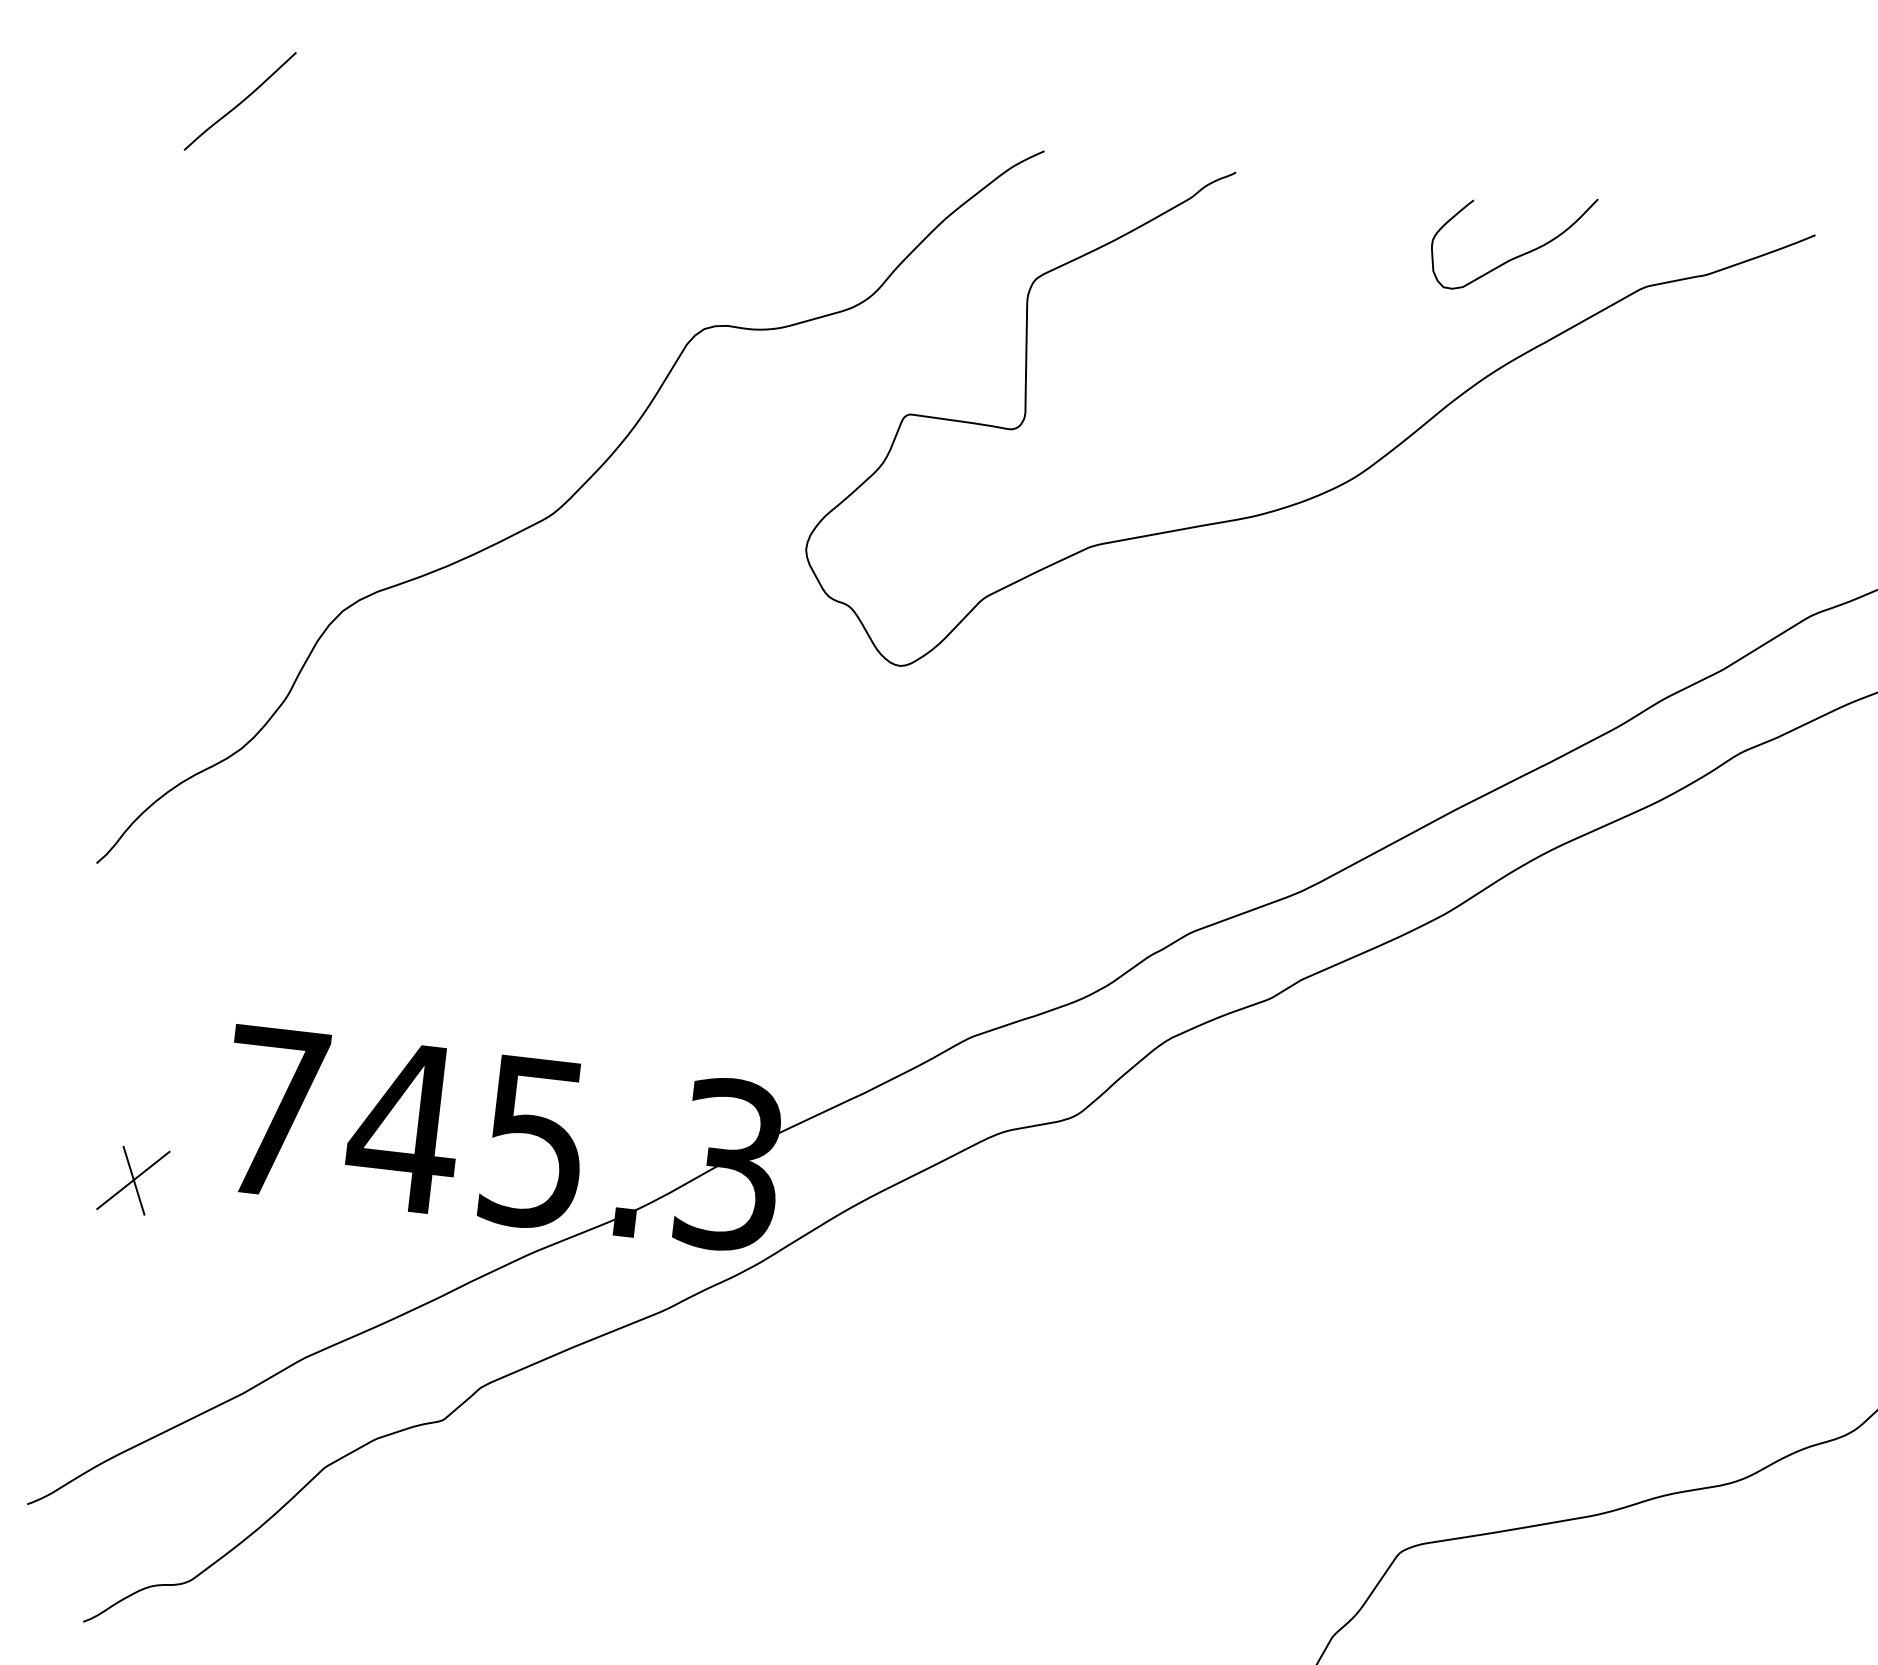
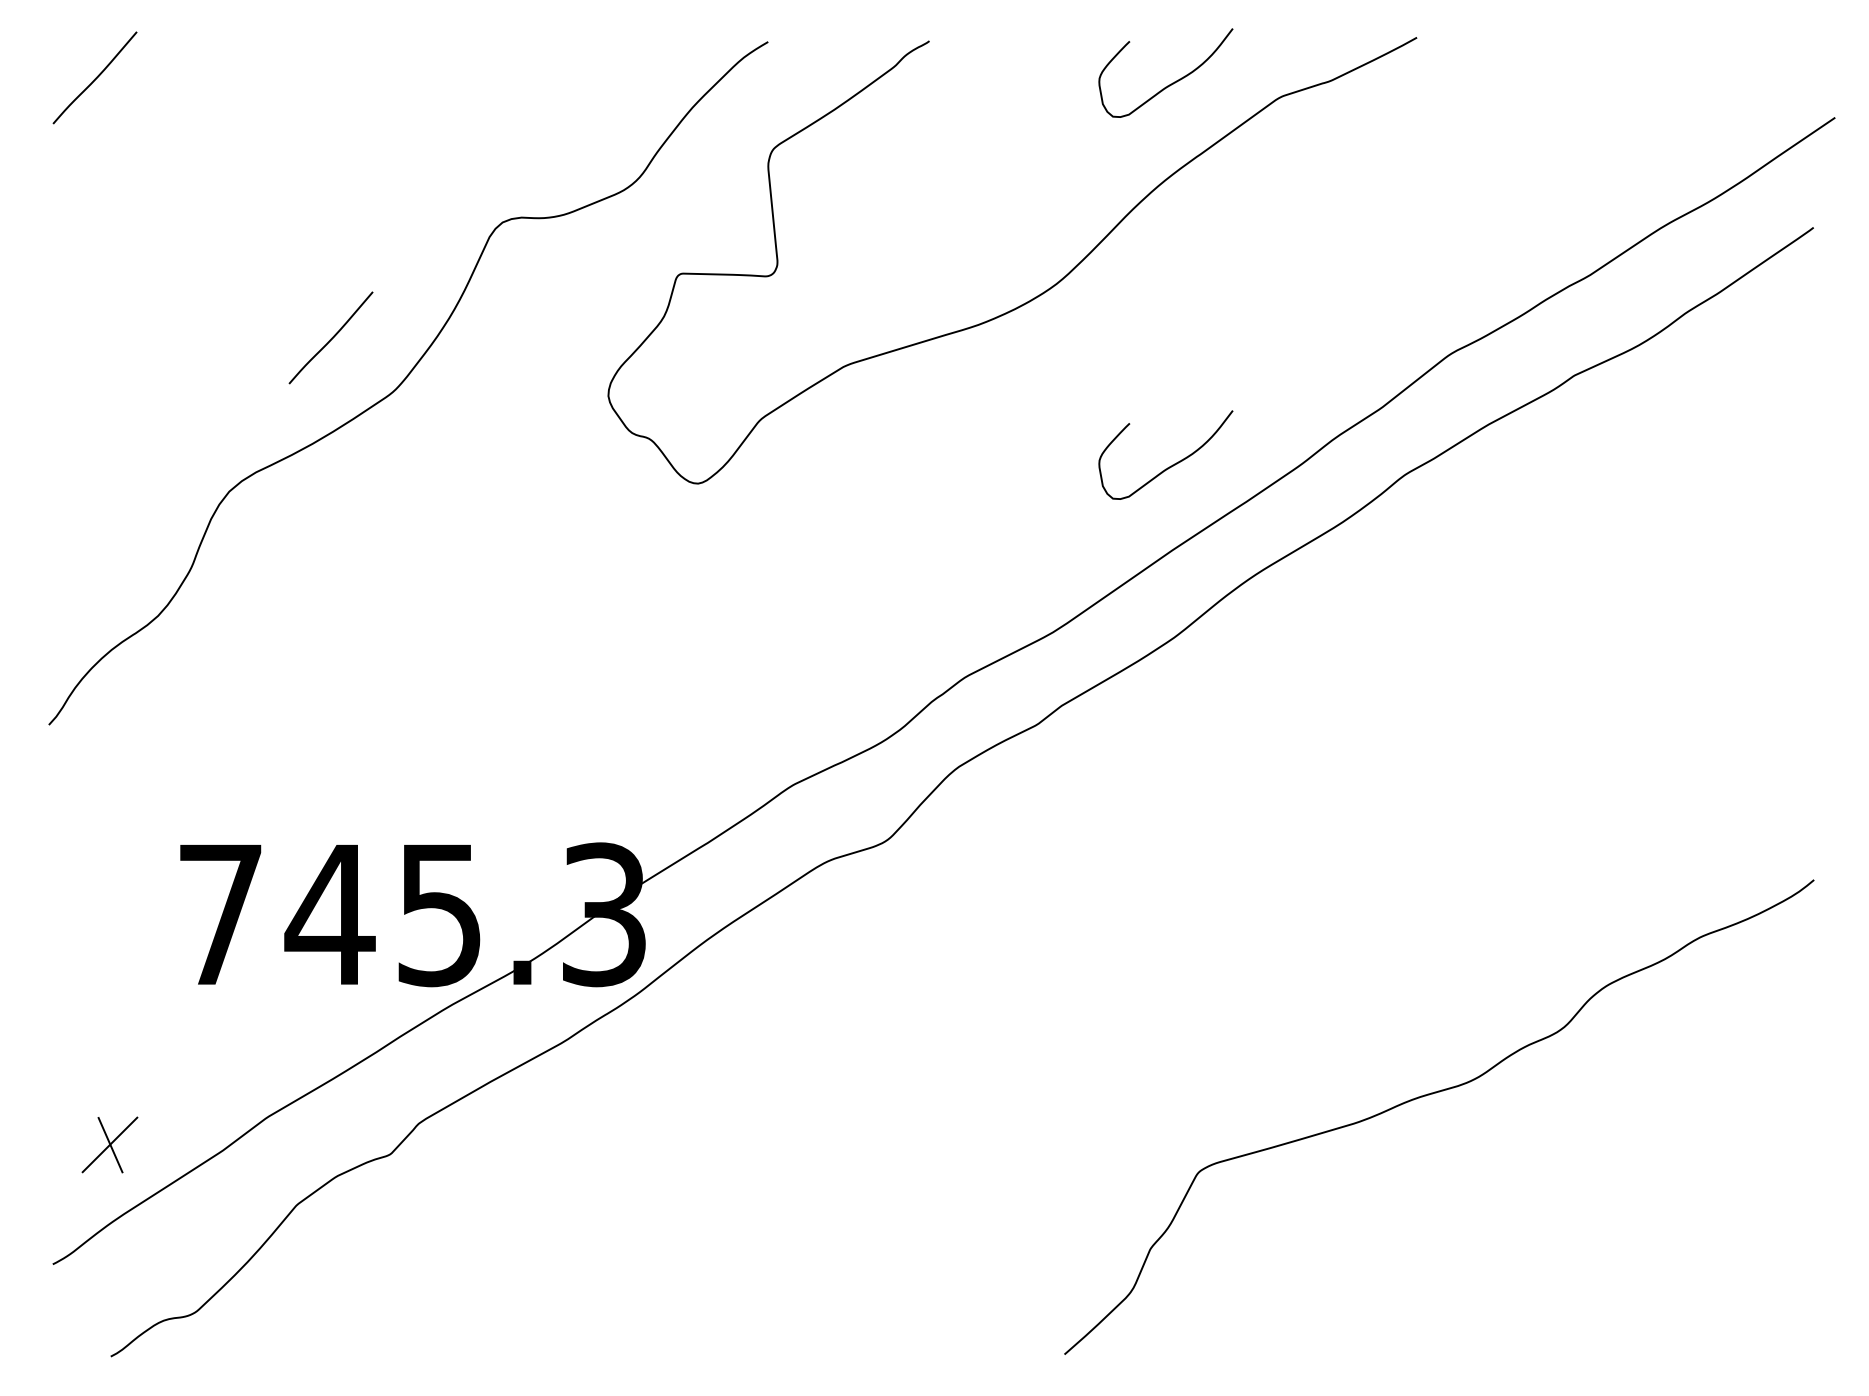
curve: (485, 442) -> (331, 337), added
curve: (1466, 708) -> (1172, 464), added
part: (132, 1179) -> (109, 1144), moved

